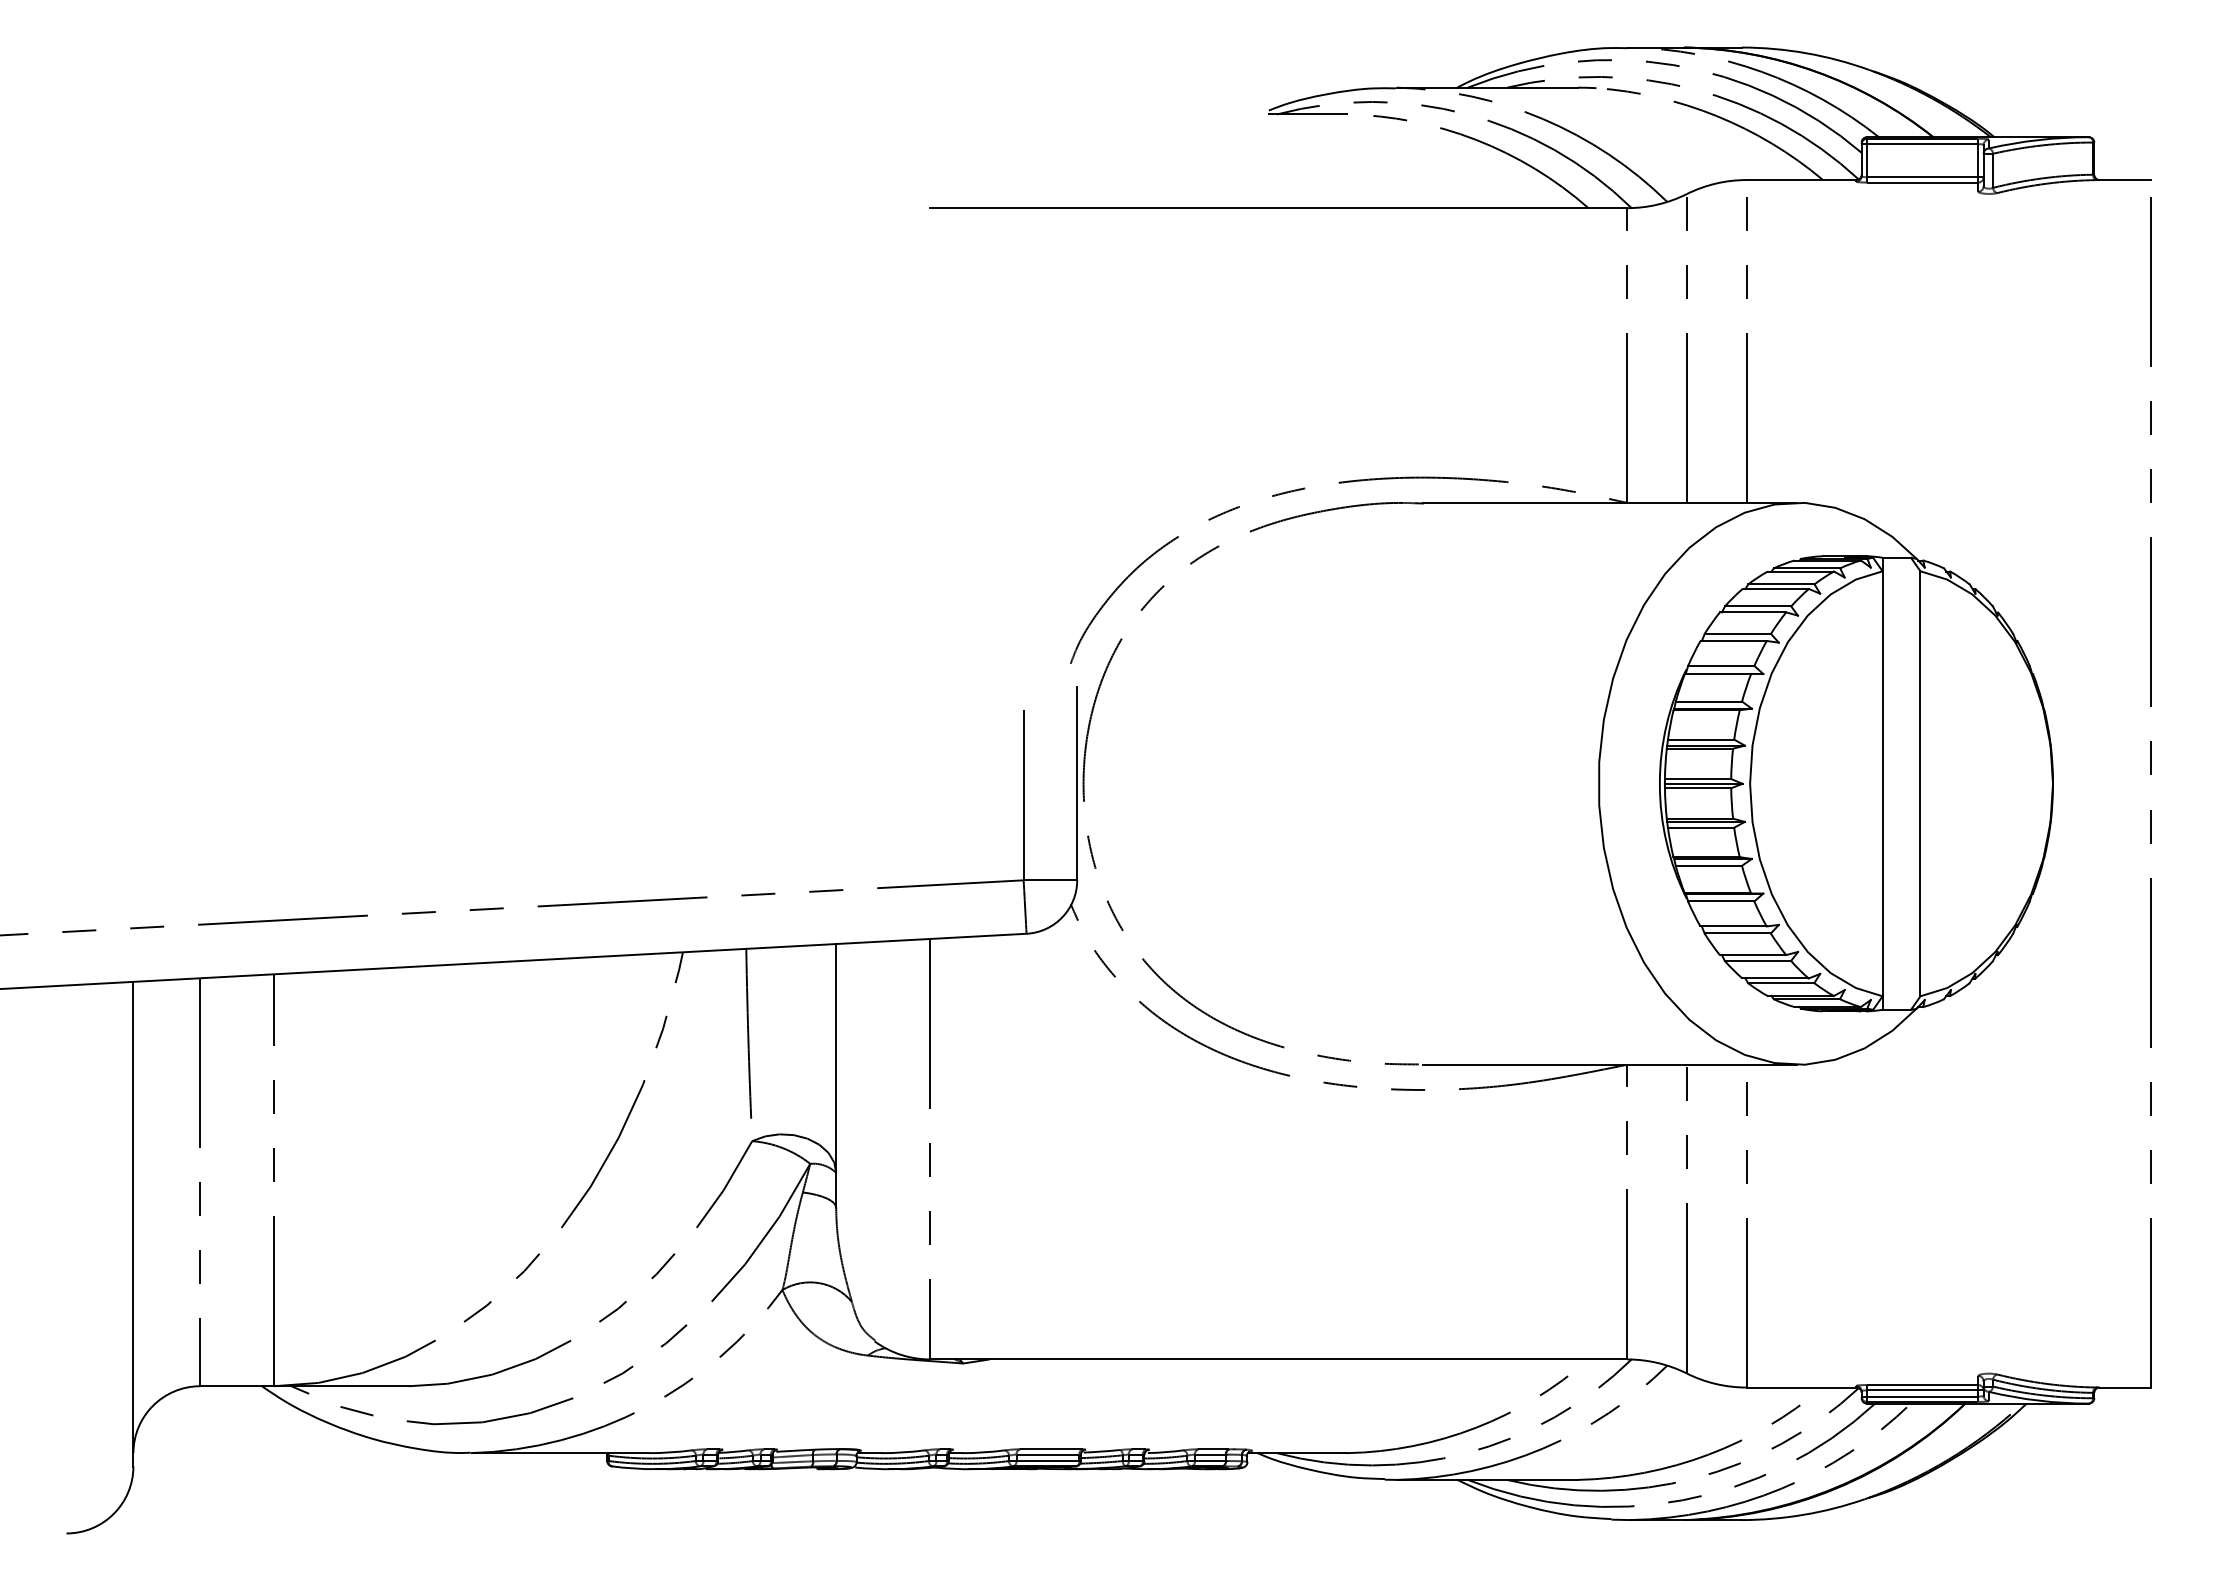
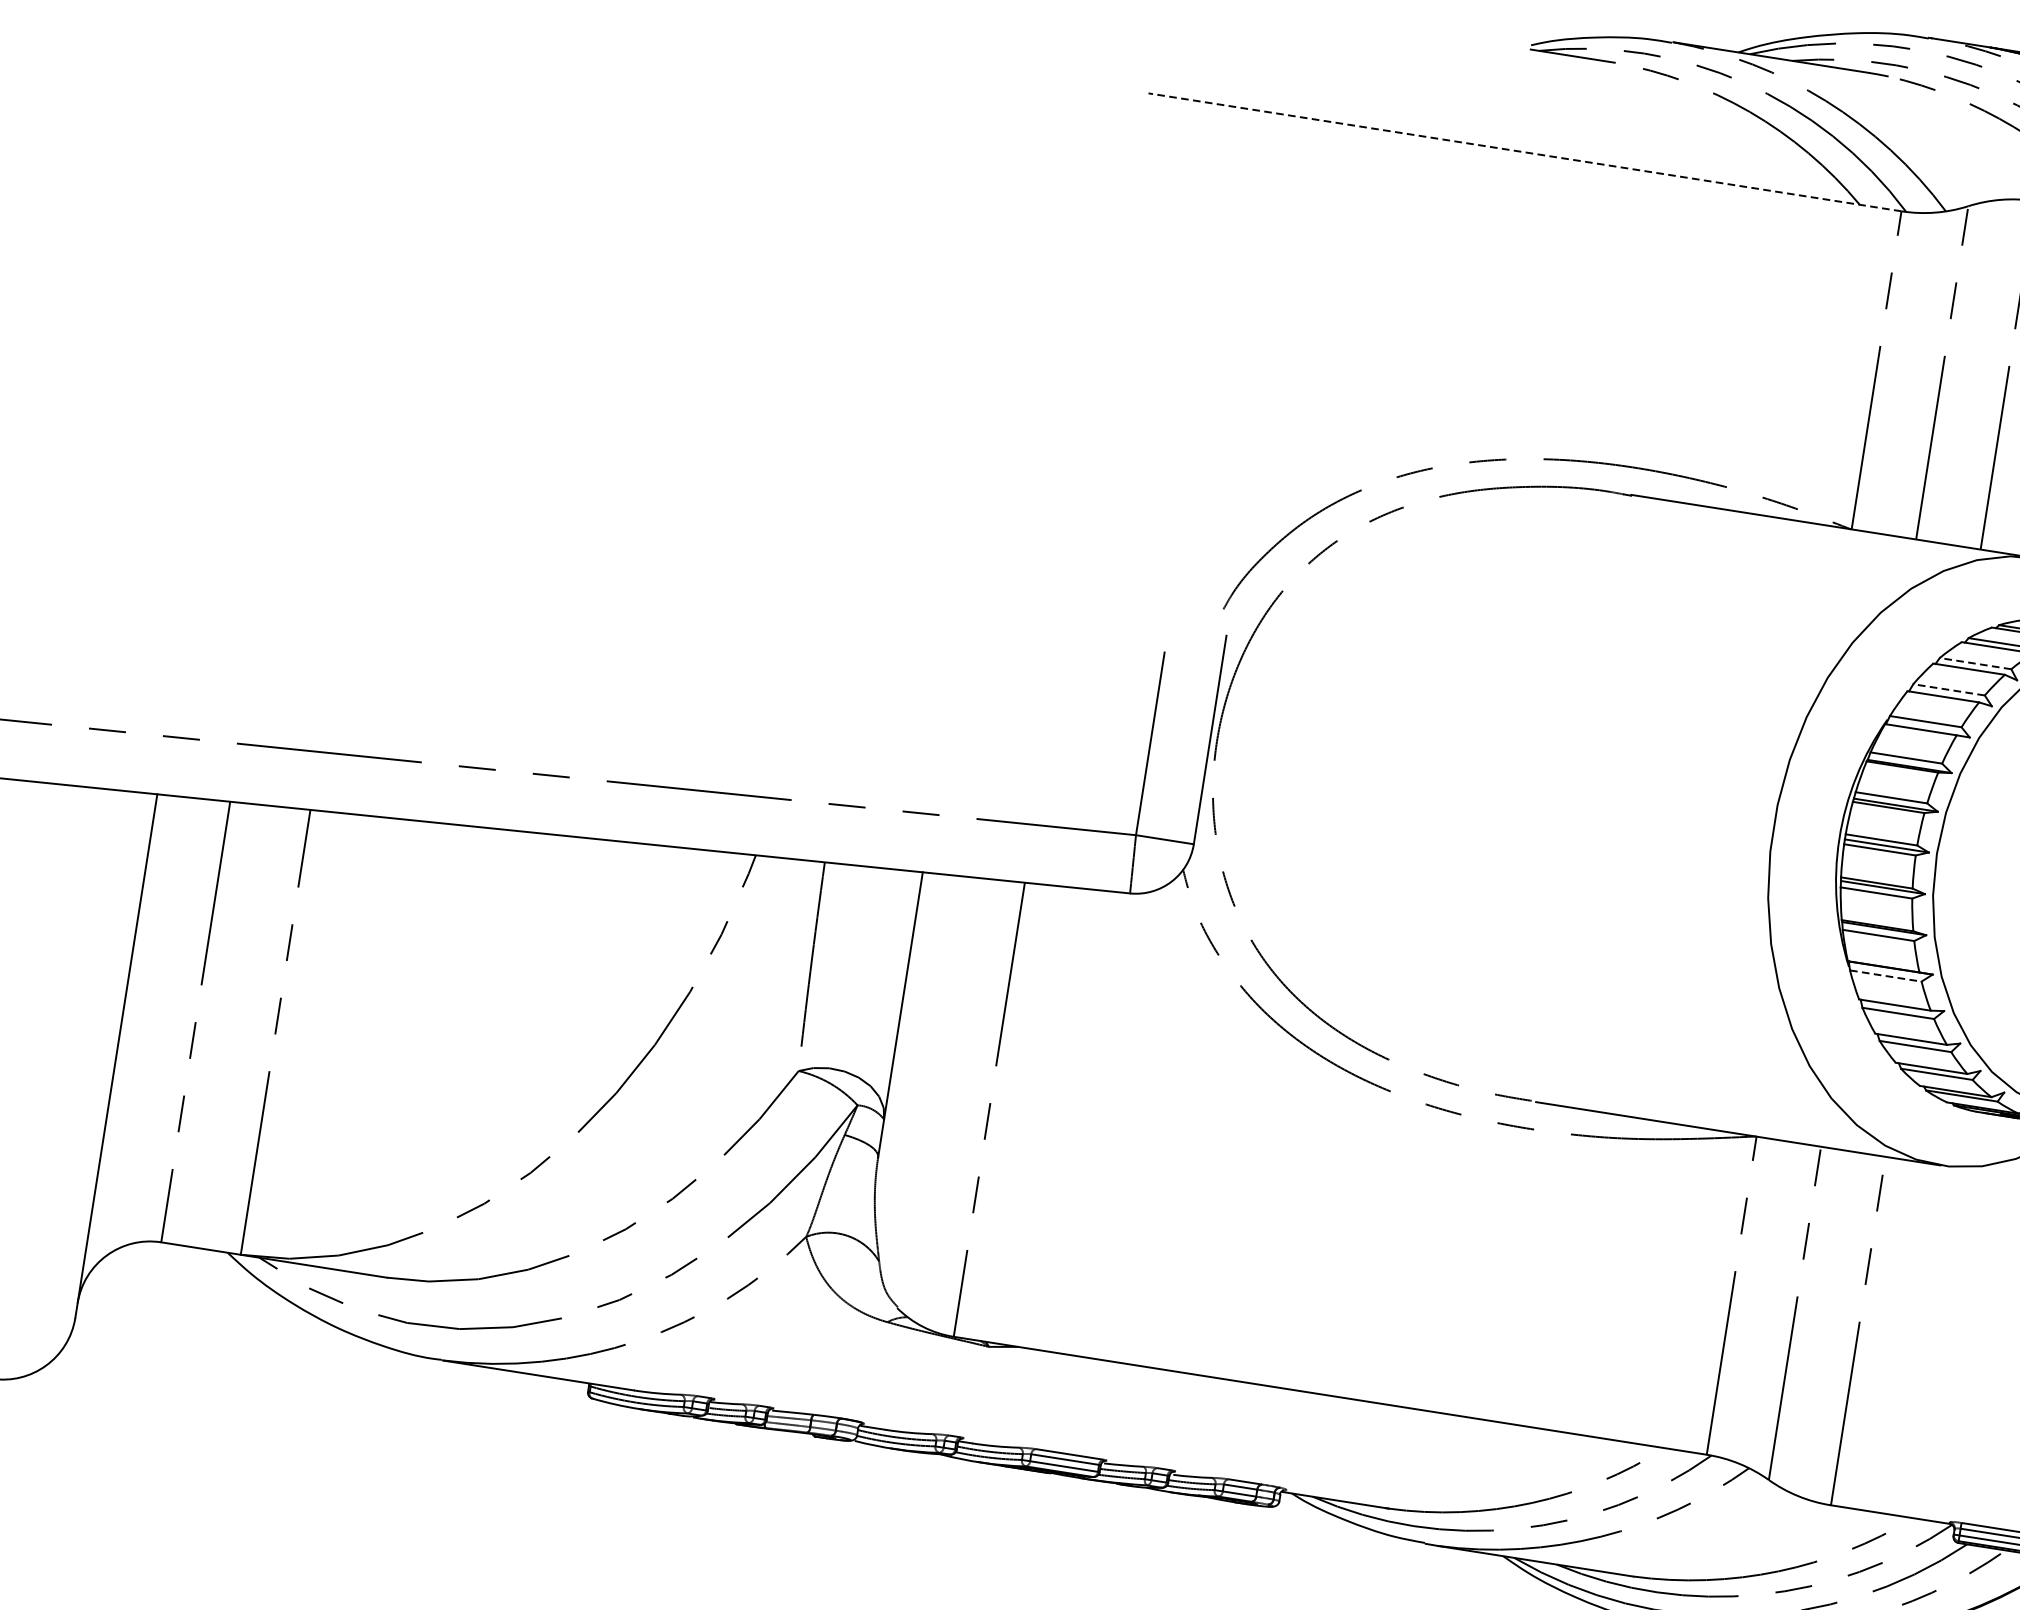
line: (1278, 208) -> (1524, 152), solid -> dashed
line: (1757, 606) -> (1974, 663), solid -> dashed
line: (1737, 633) -> (1948, 689), solid -> dashed
line: (1721, 901) -> (1886, 976), solid -> dashed

